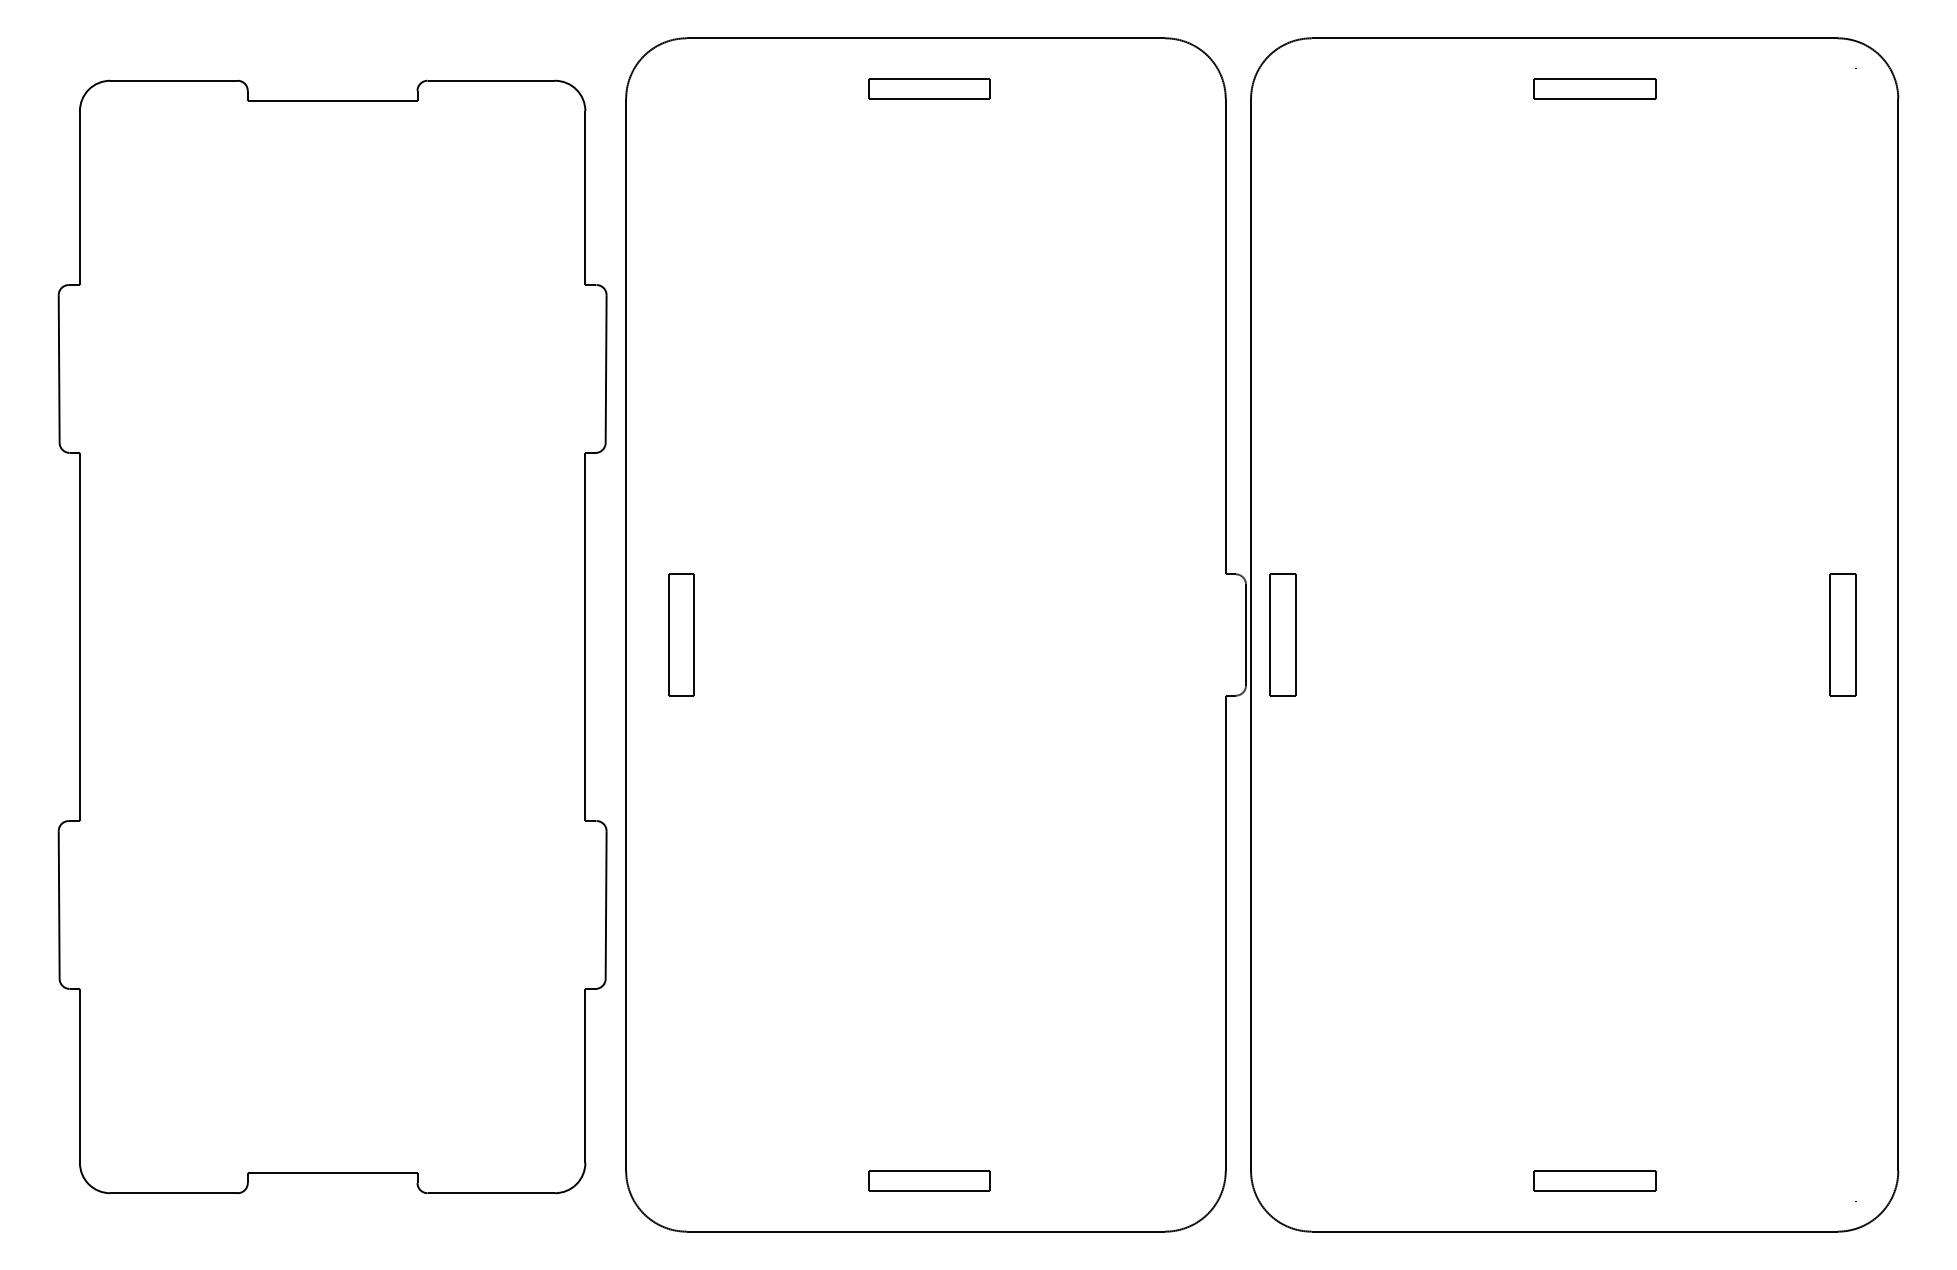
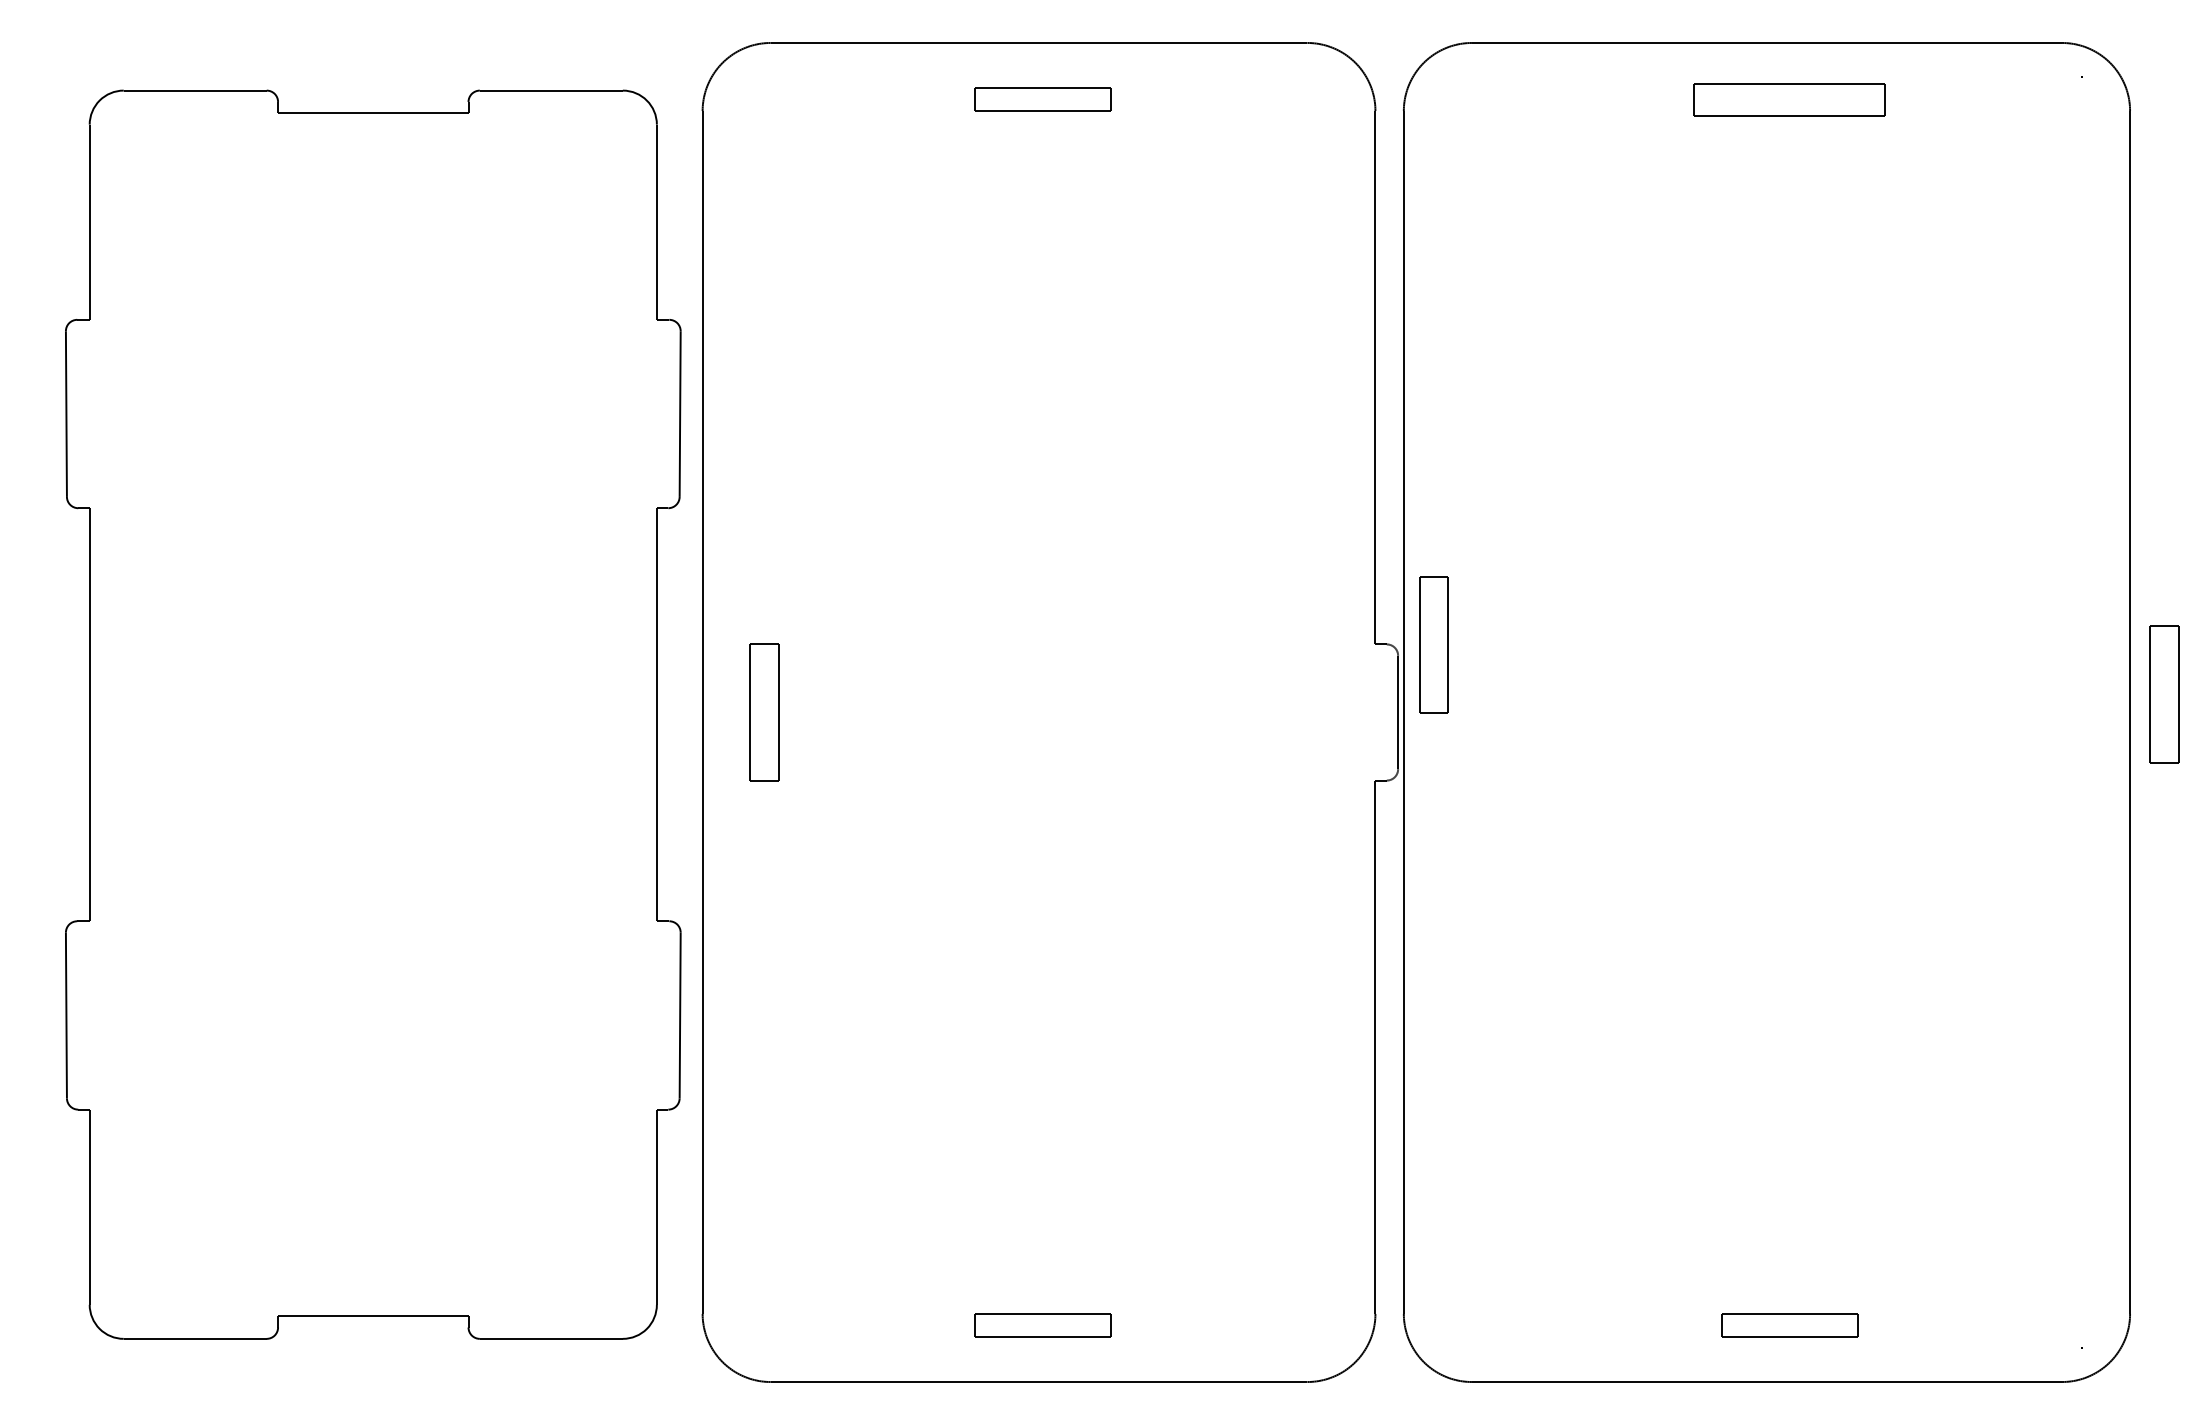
part: (1594, 88) -> (1789, 99), size x1.4
part: (1282, 634) -> (1433, 644), moved
part: (1842, 634) -> (2163, 693), moved

